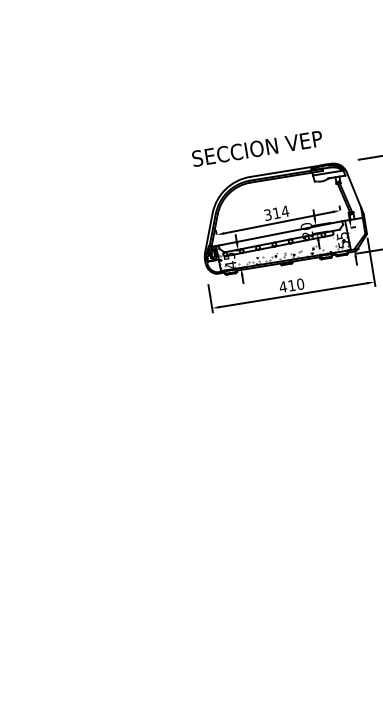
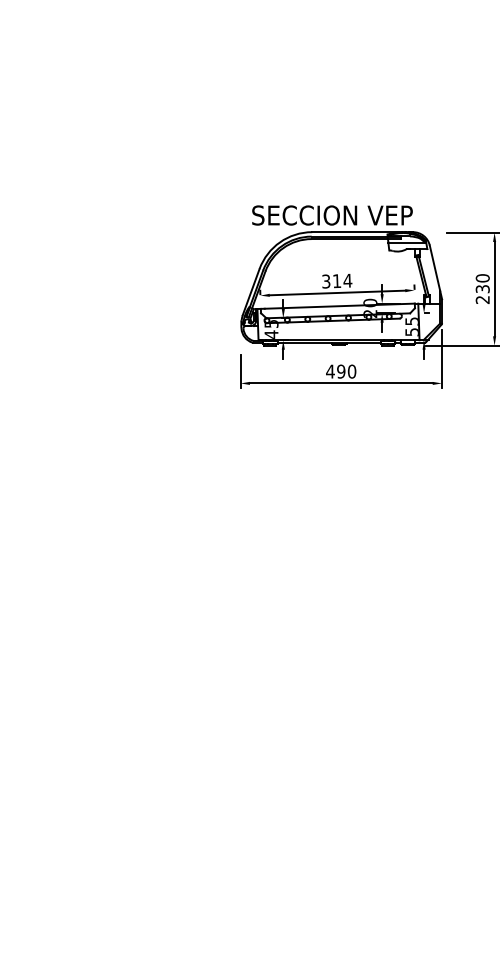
text: (257, 148) -> (332, 215), moved
hatch: (283, 248) -> (338, 325), removed
text: (292, 285) -> (341, 371), 410 -> 490

